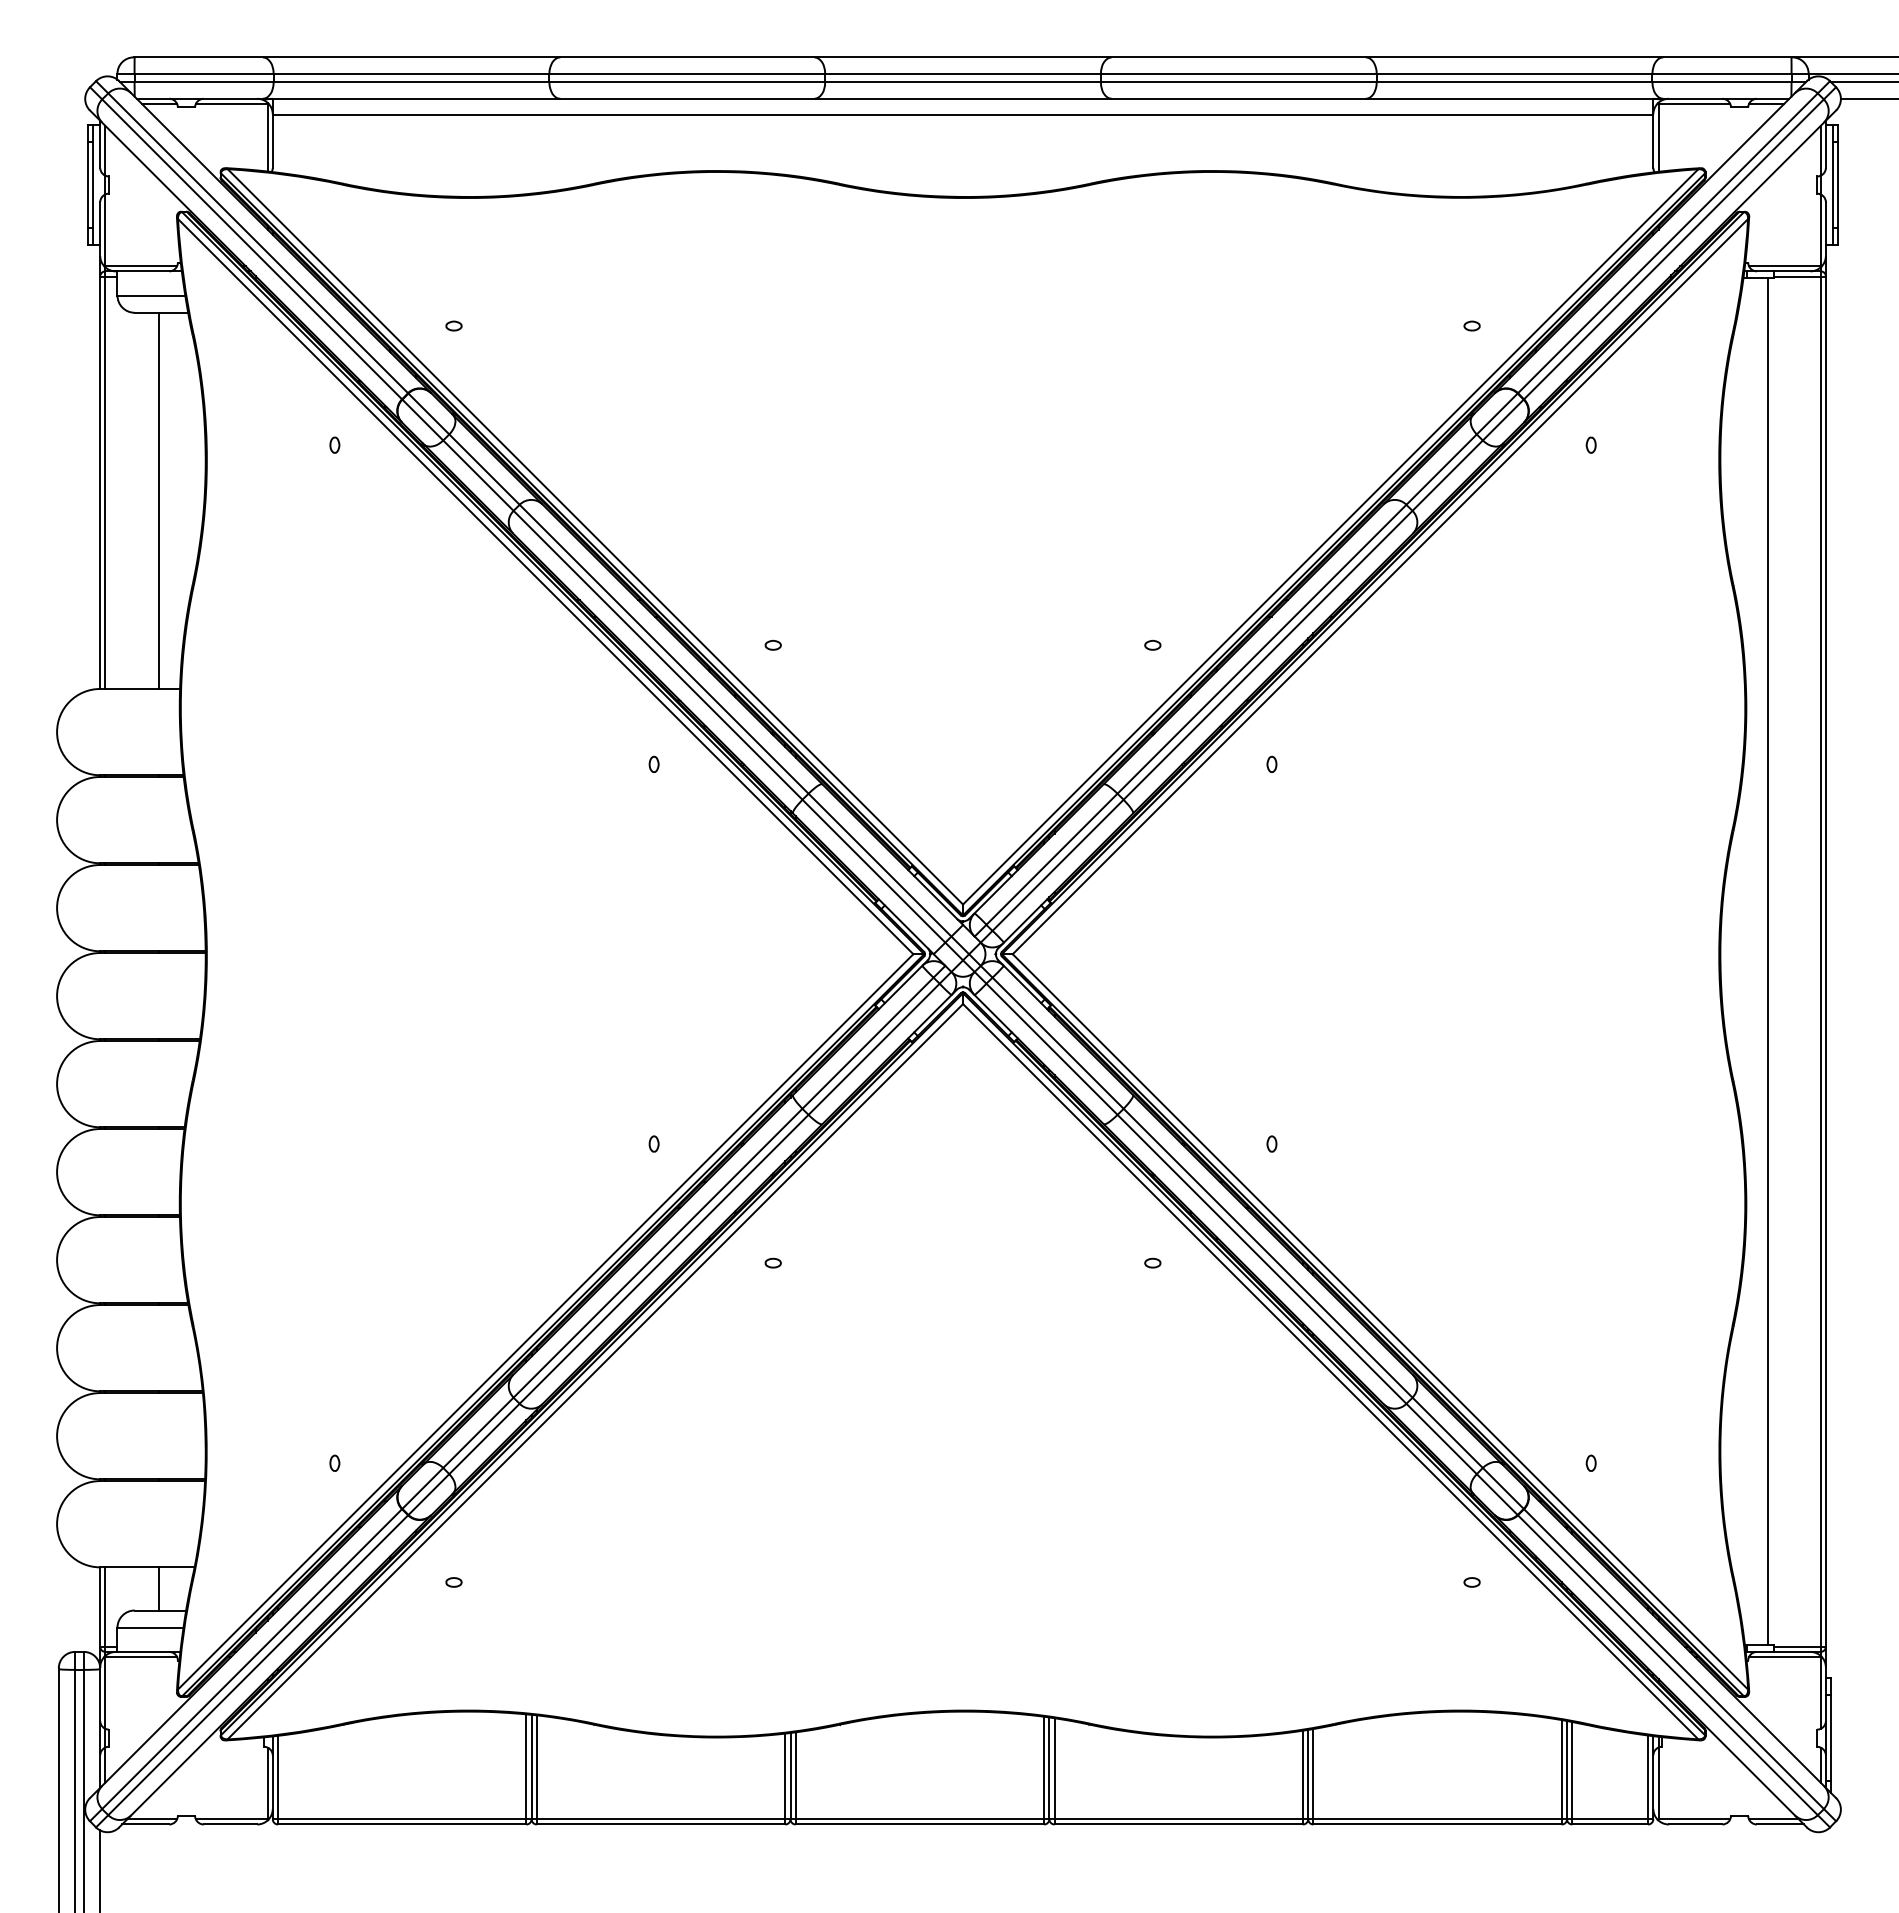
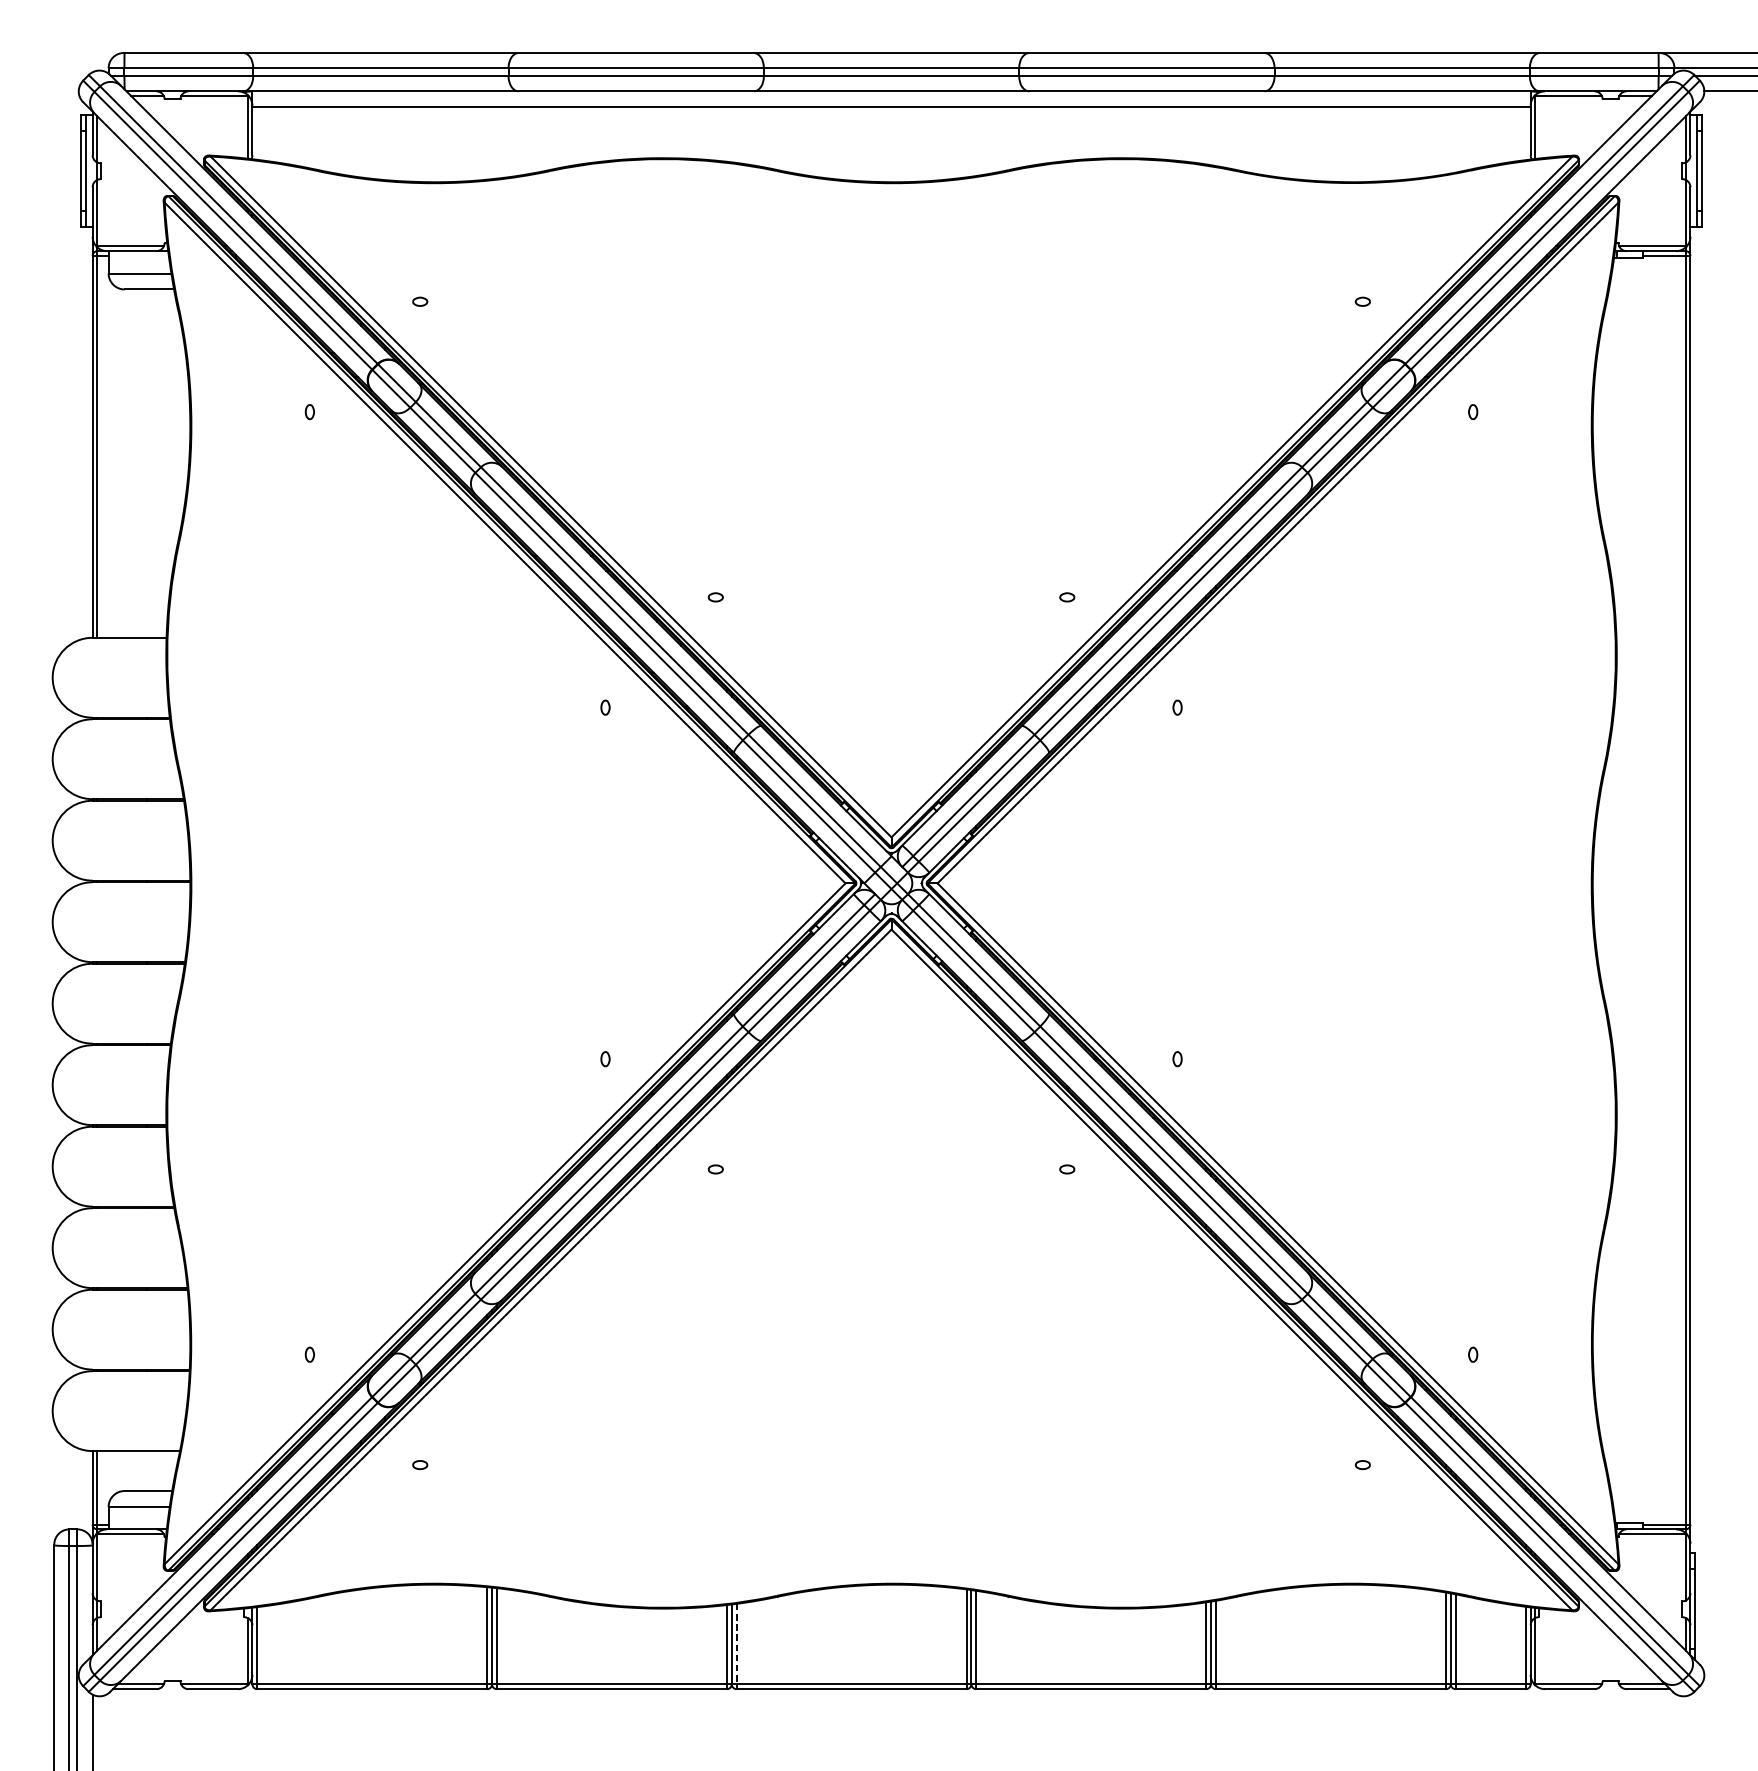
line: (158, 500) -> (146, 463), removed
line: (1768, 961) -> (1637, 890), removed
line: (158, 1588) -> (146, 1470), removed
line: (795, 1778) -> (736, 1646), solid -> dashed

